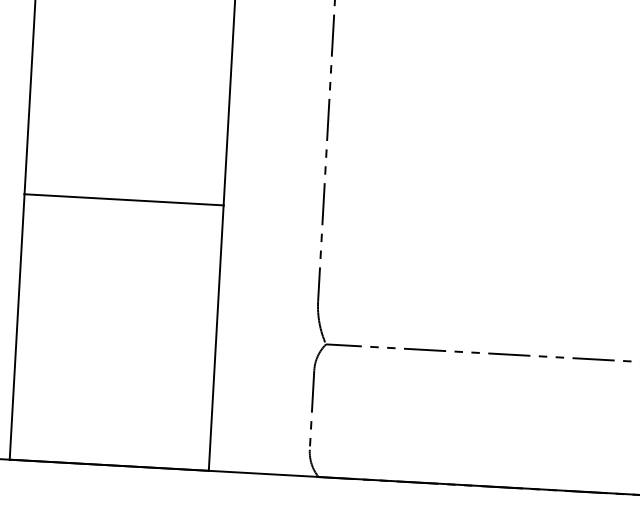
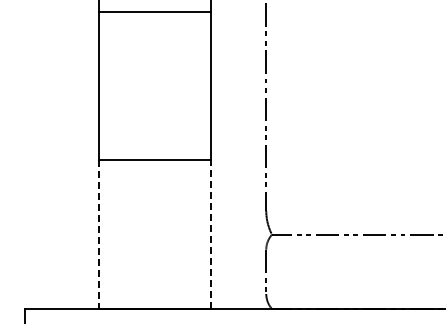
line: (17, 328) -> (99, 235), solid -> dashed
line: (216, 337) -> (210, 234), solid -> dashed

